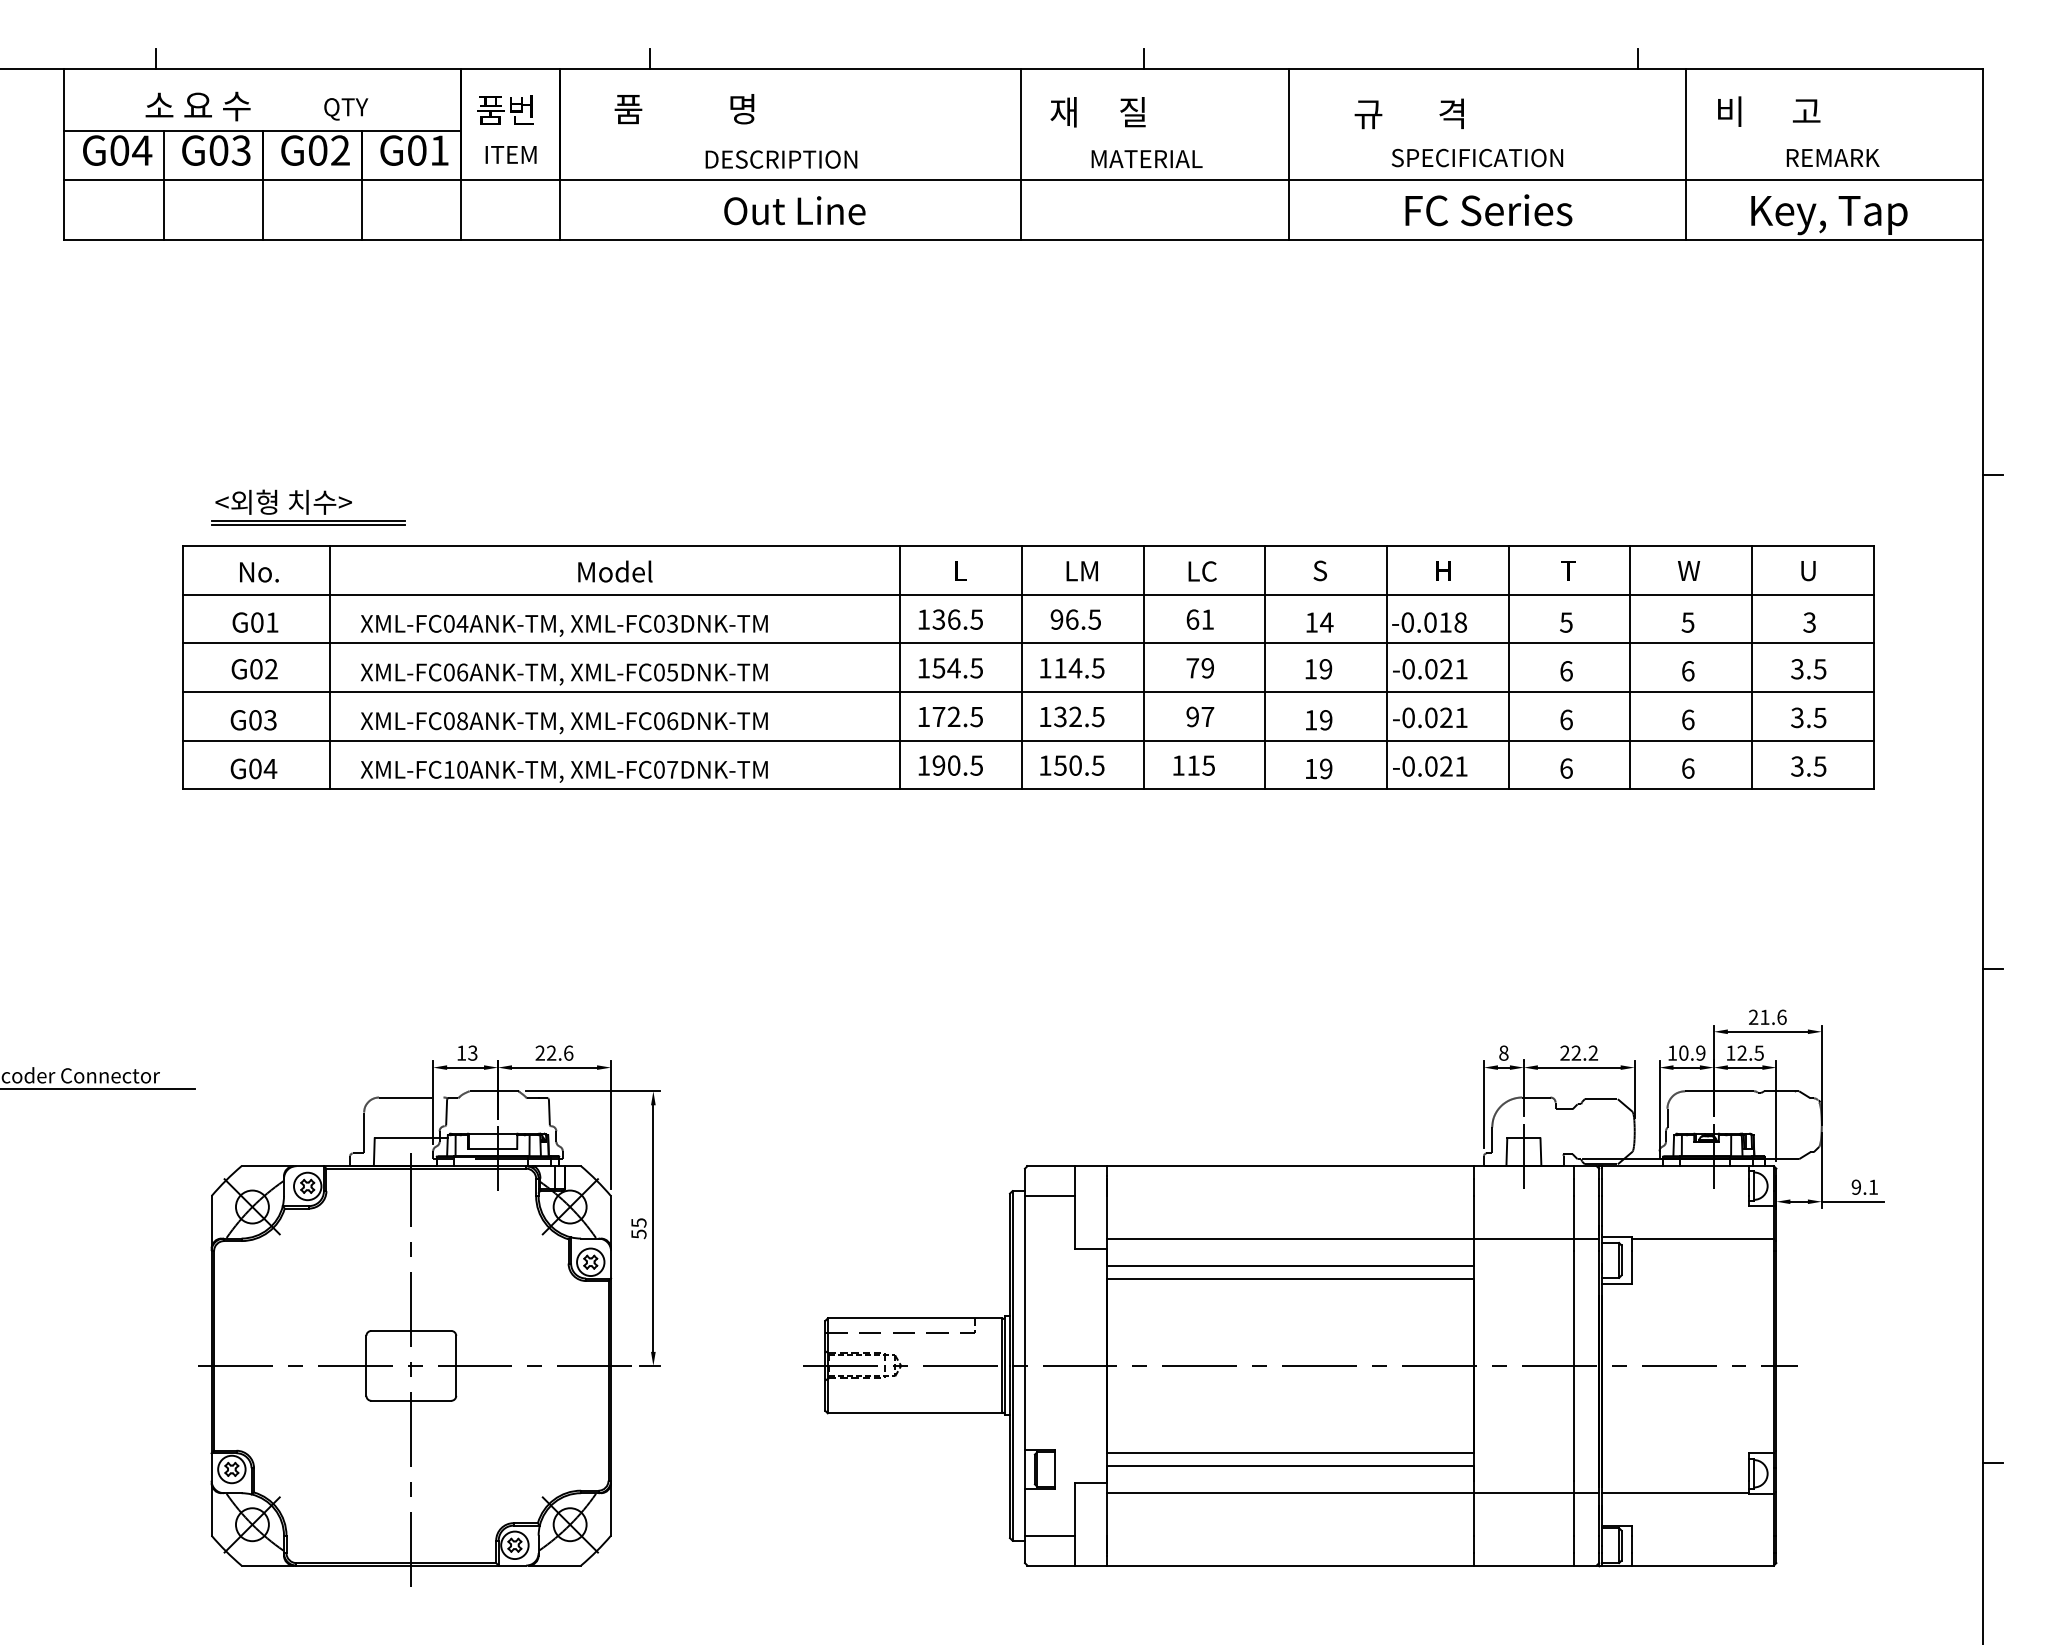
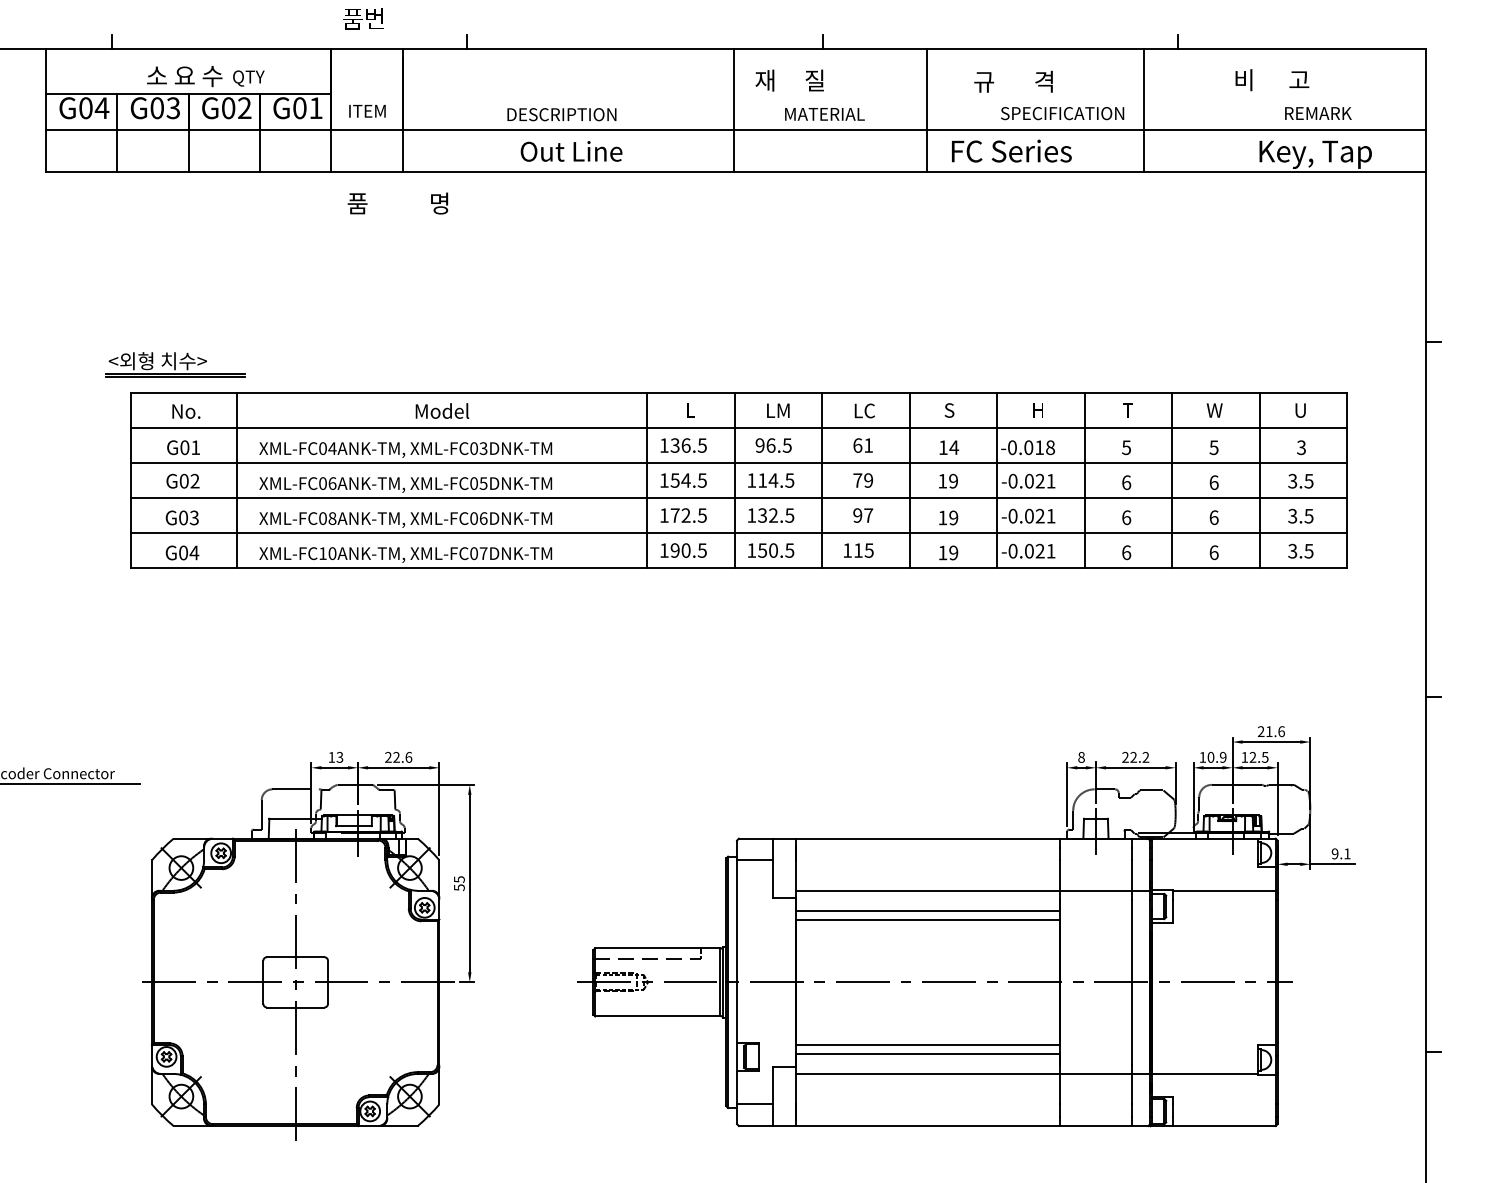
text: (197, 106) -> (184, 76), moved
text: (505, 109) -> (363, 18), moved
text: (684, 109) -> (397, 203), moved
line: (1685, 153) -> (1143, 110), moved
text: (1488, 210) -> (1011, 151), moved
part: (308, 507) -> (175, 364), moved

